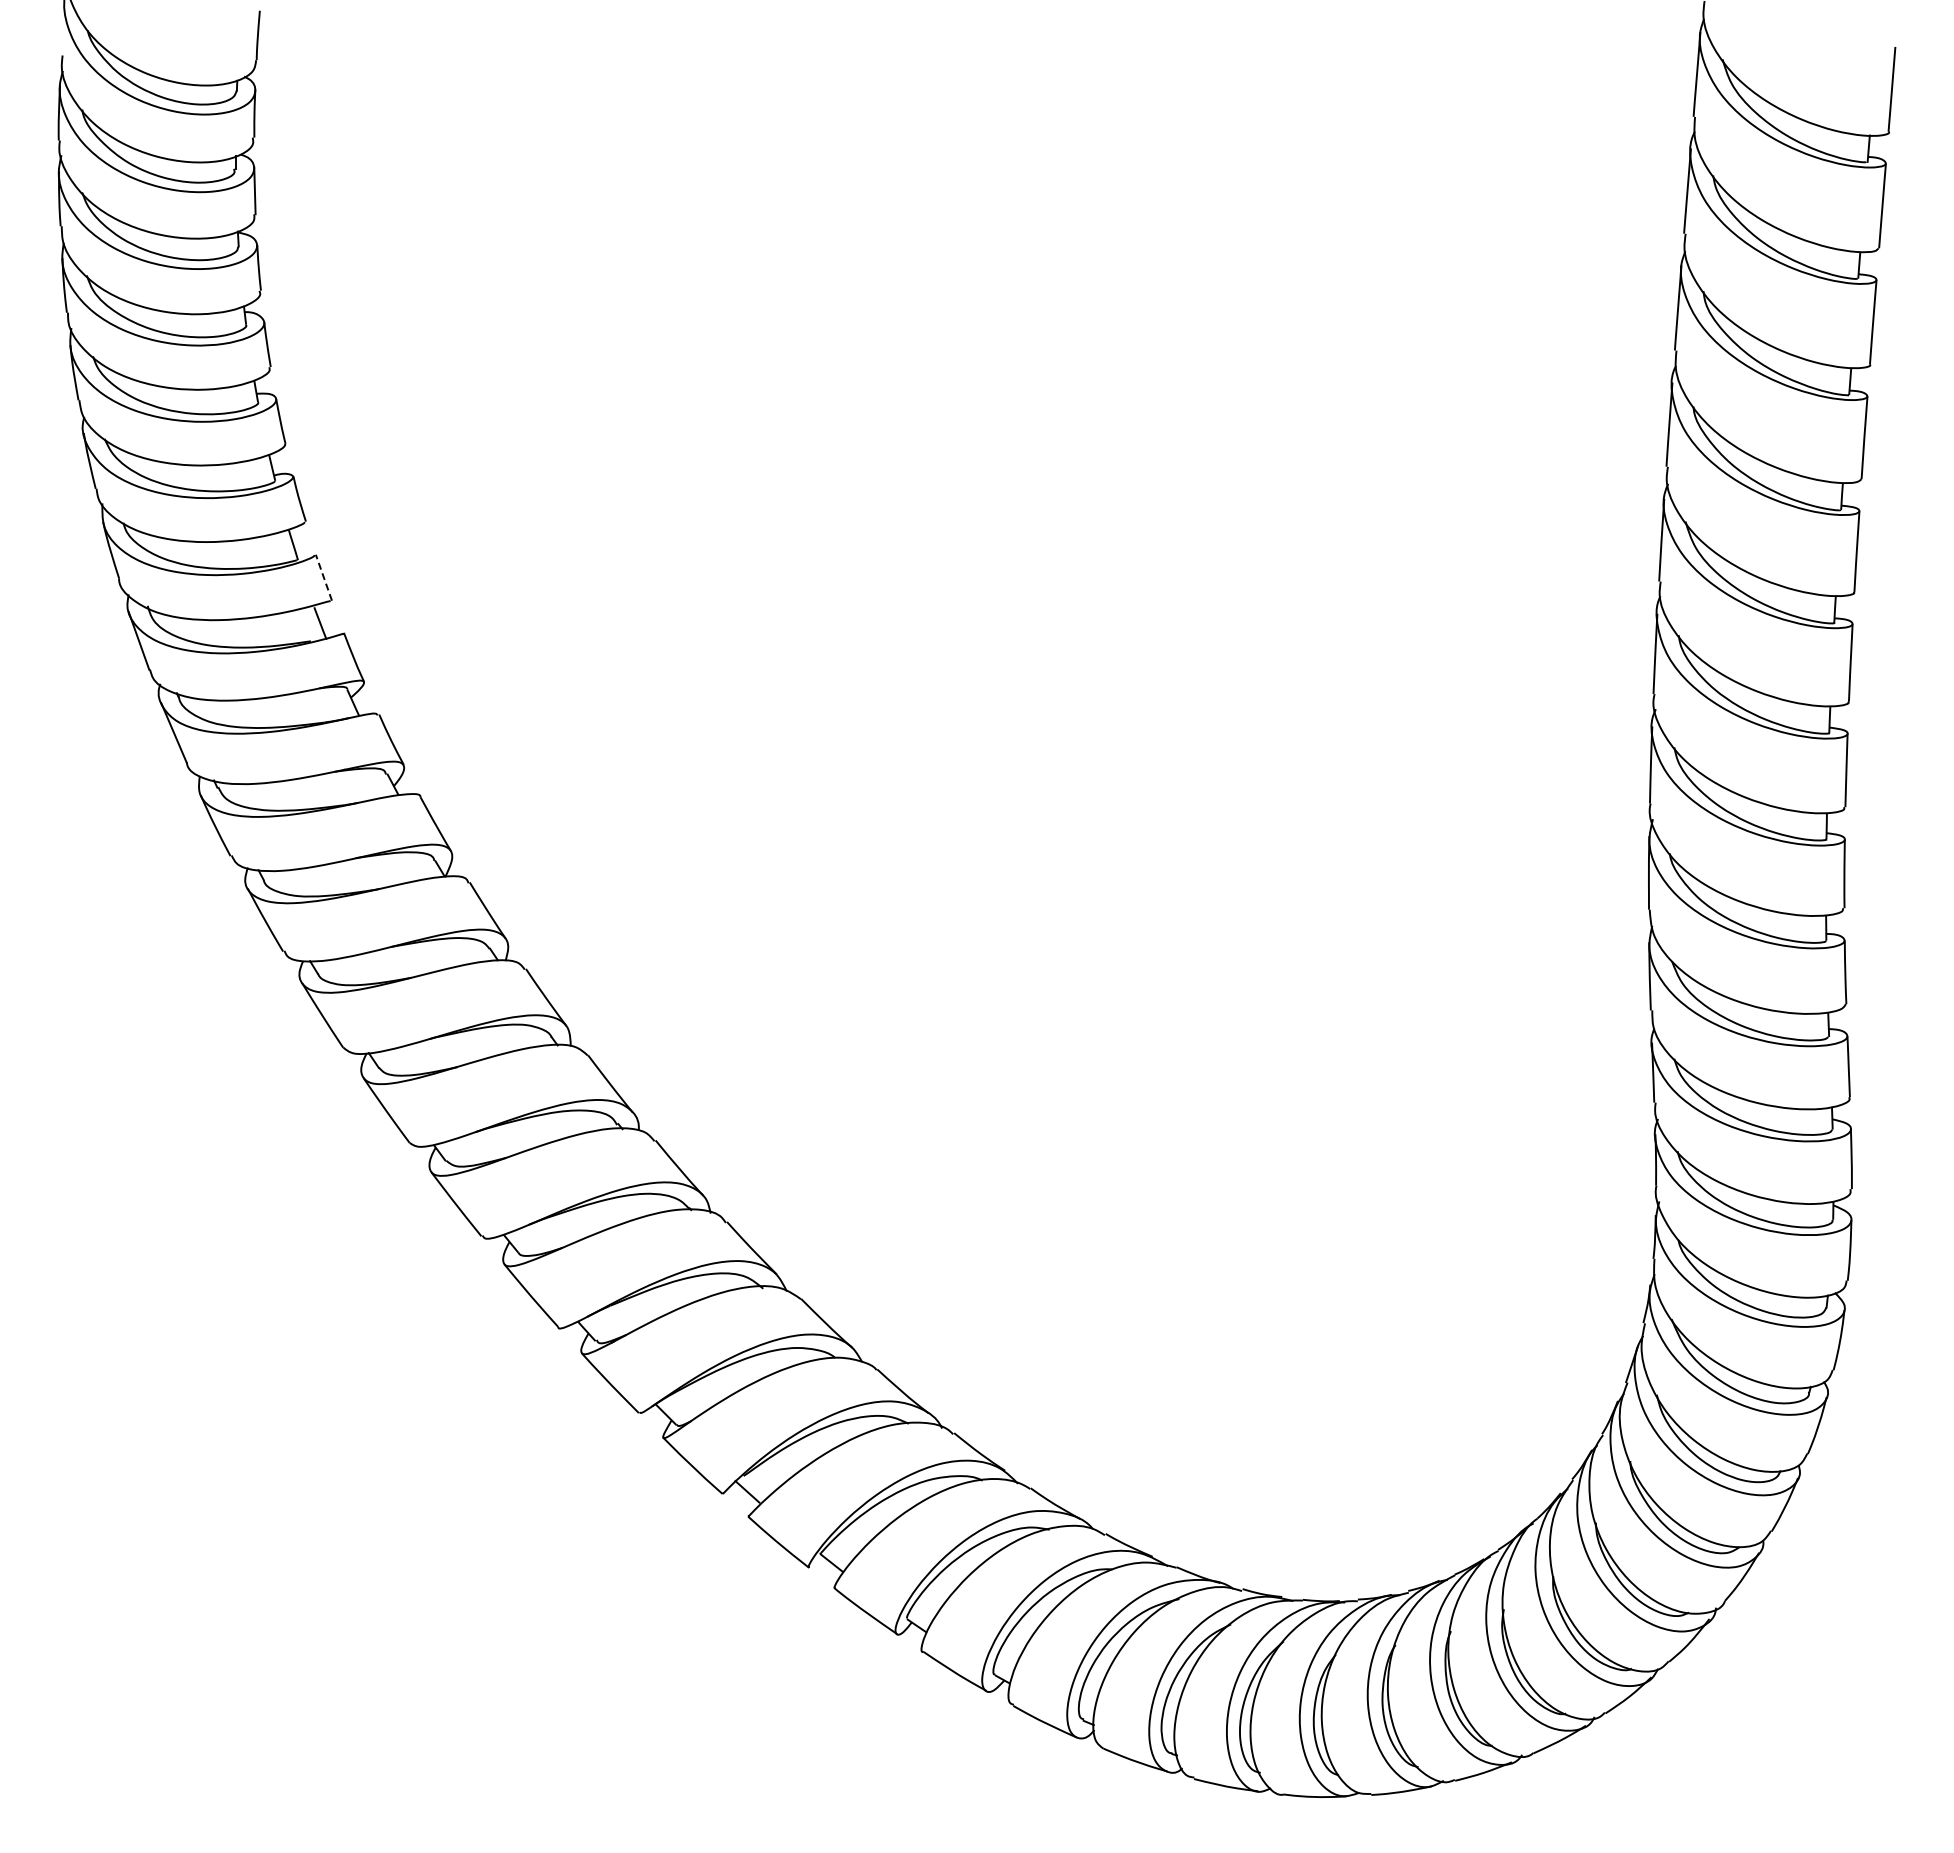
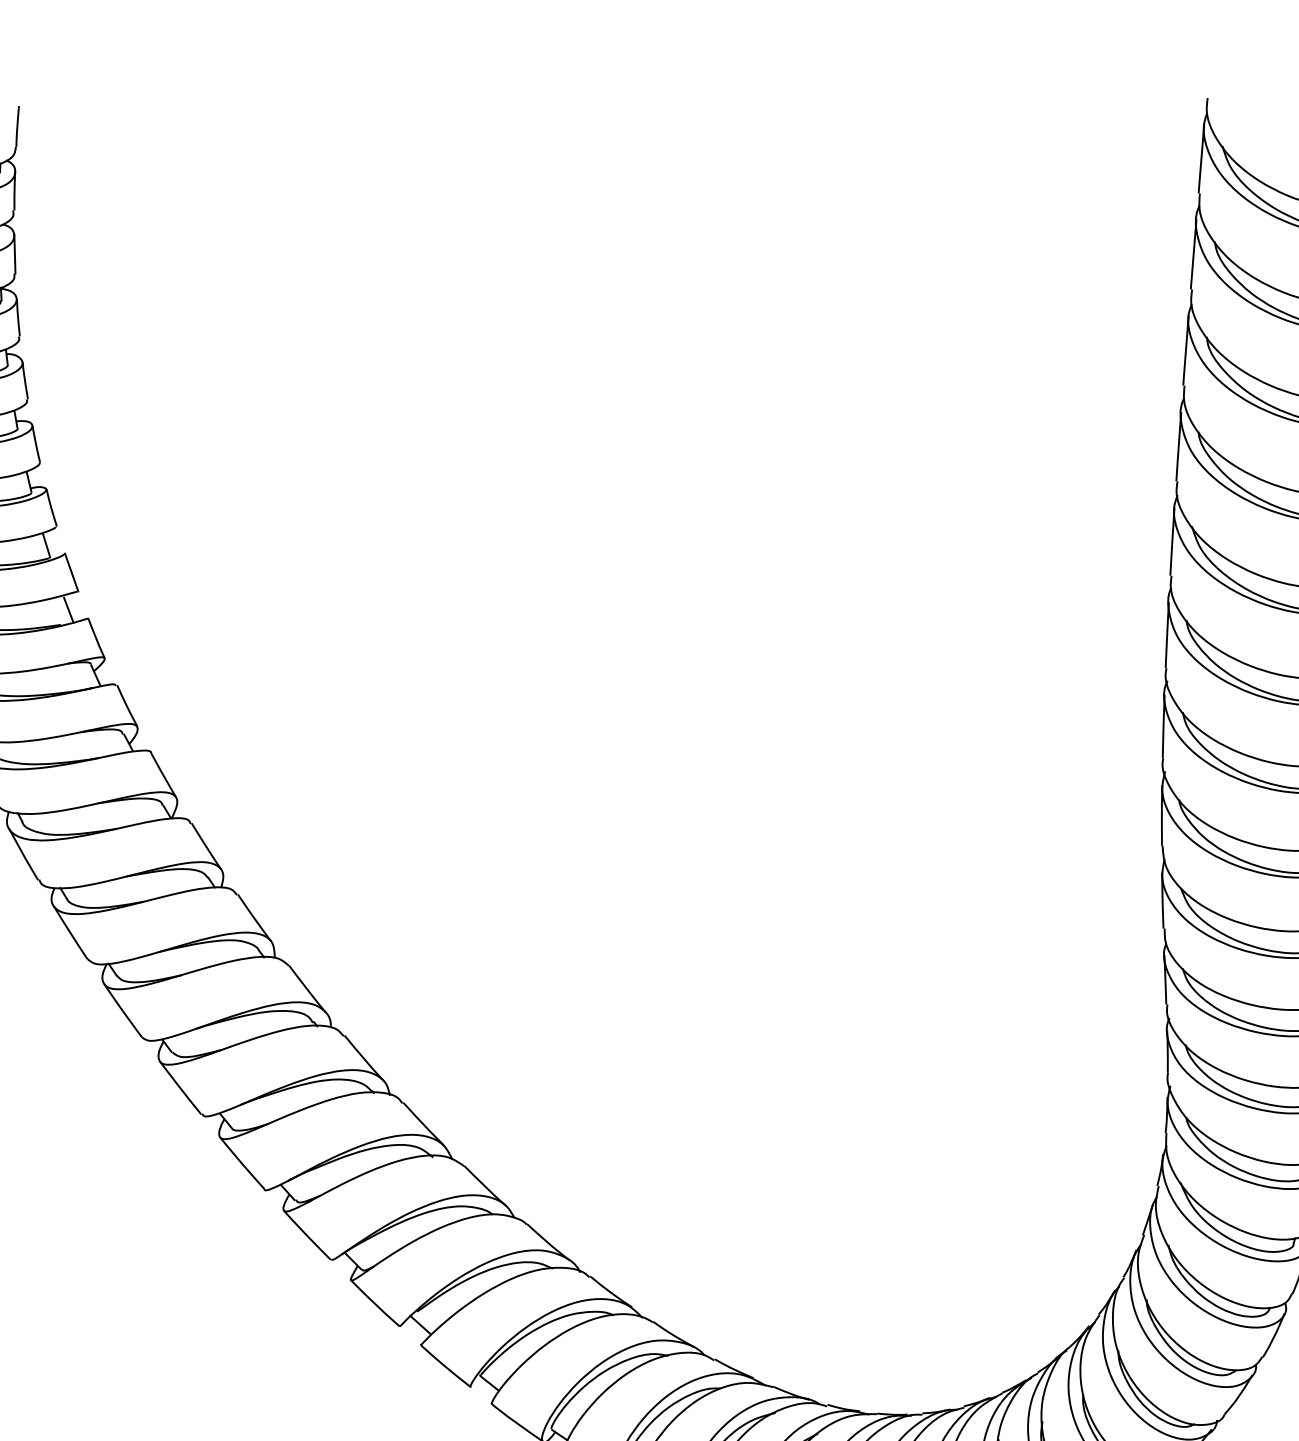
line: (323, 577) -> (71, 572), dashed -> solid

